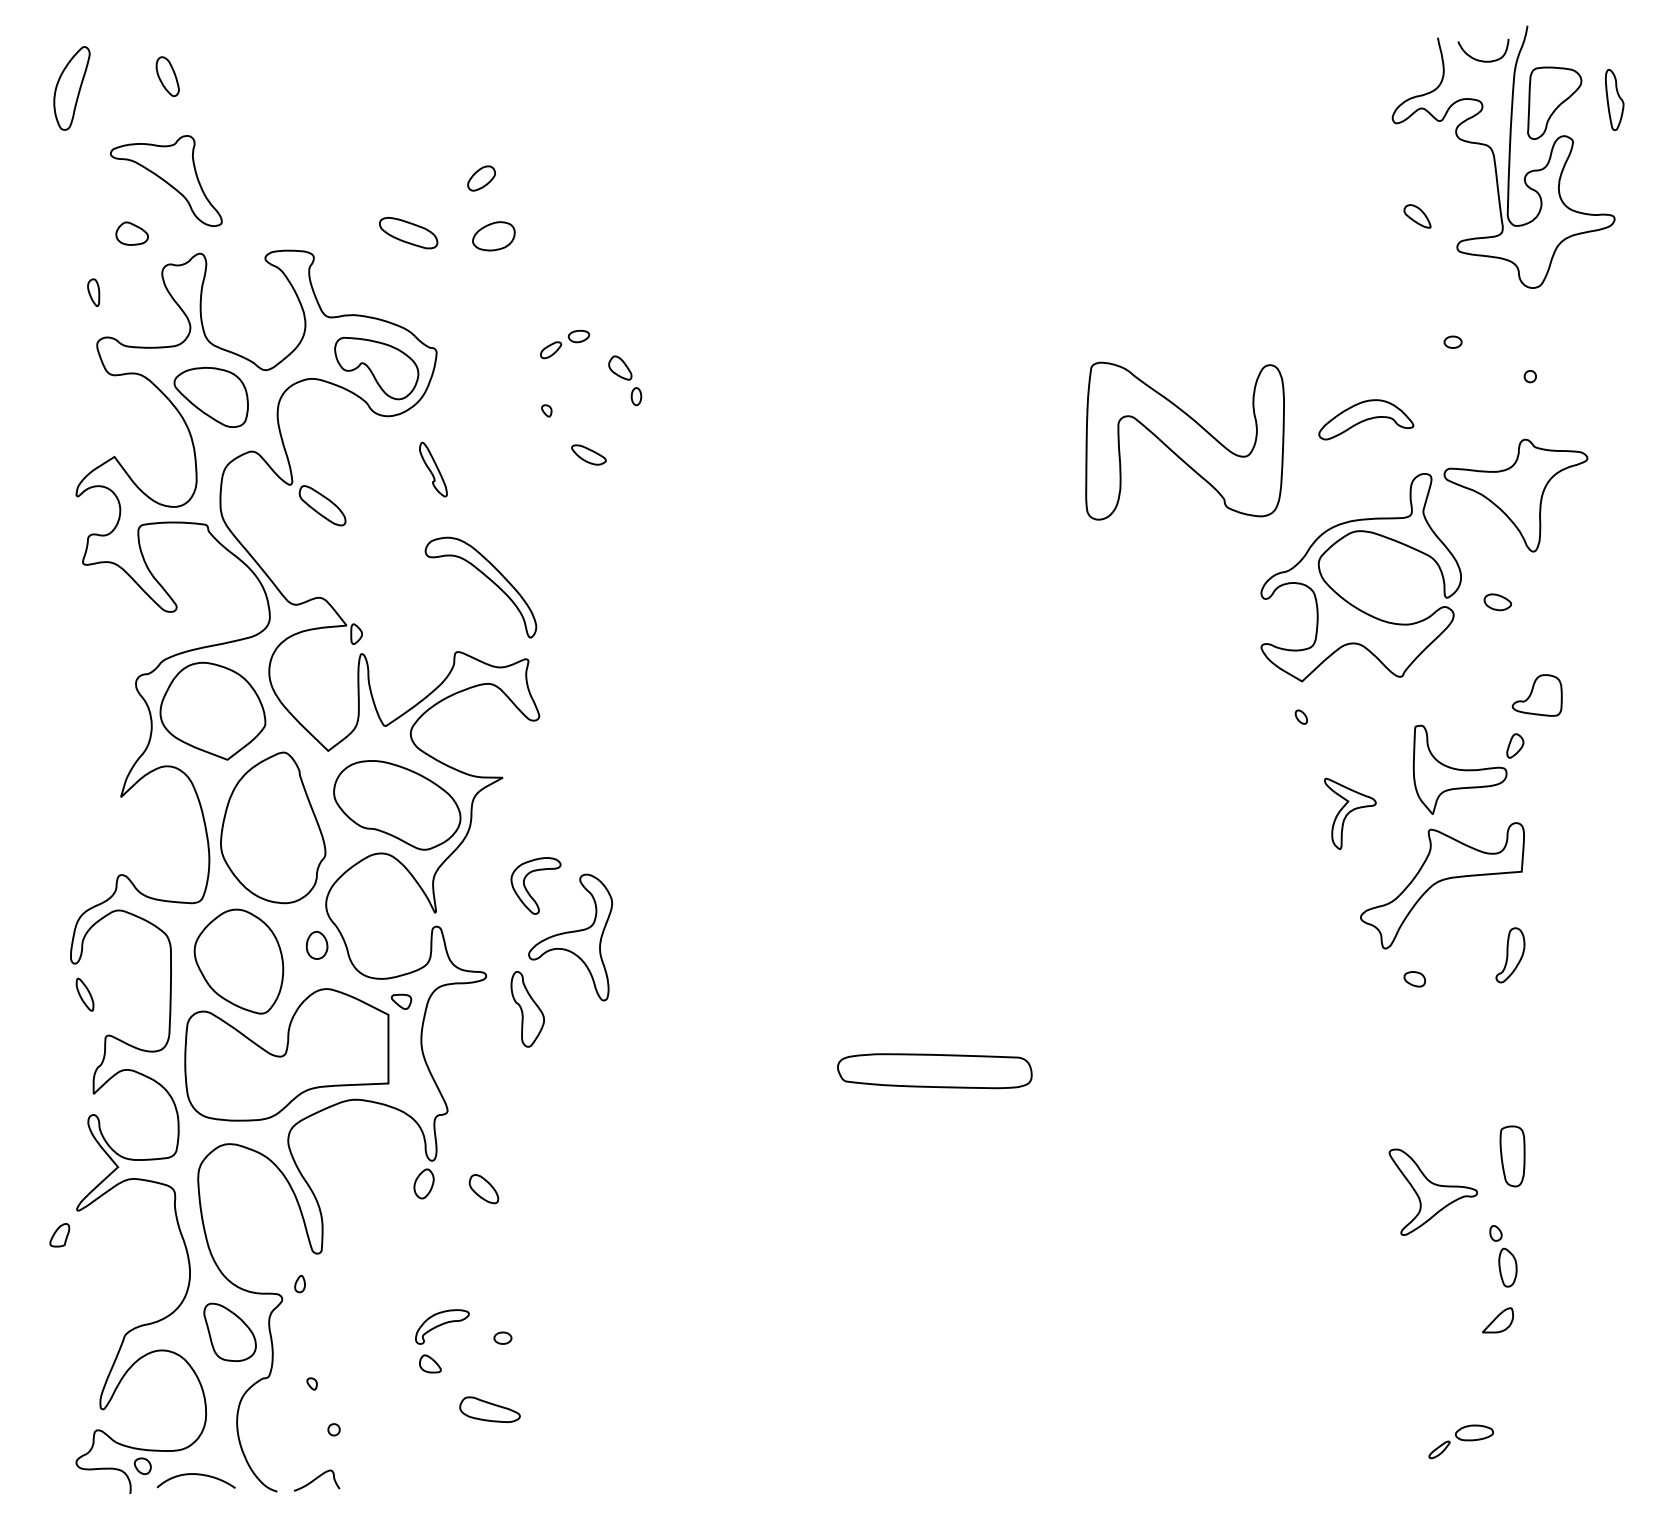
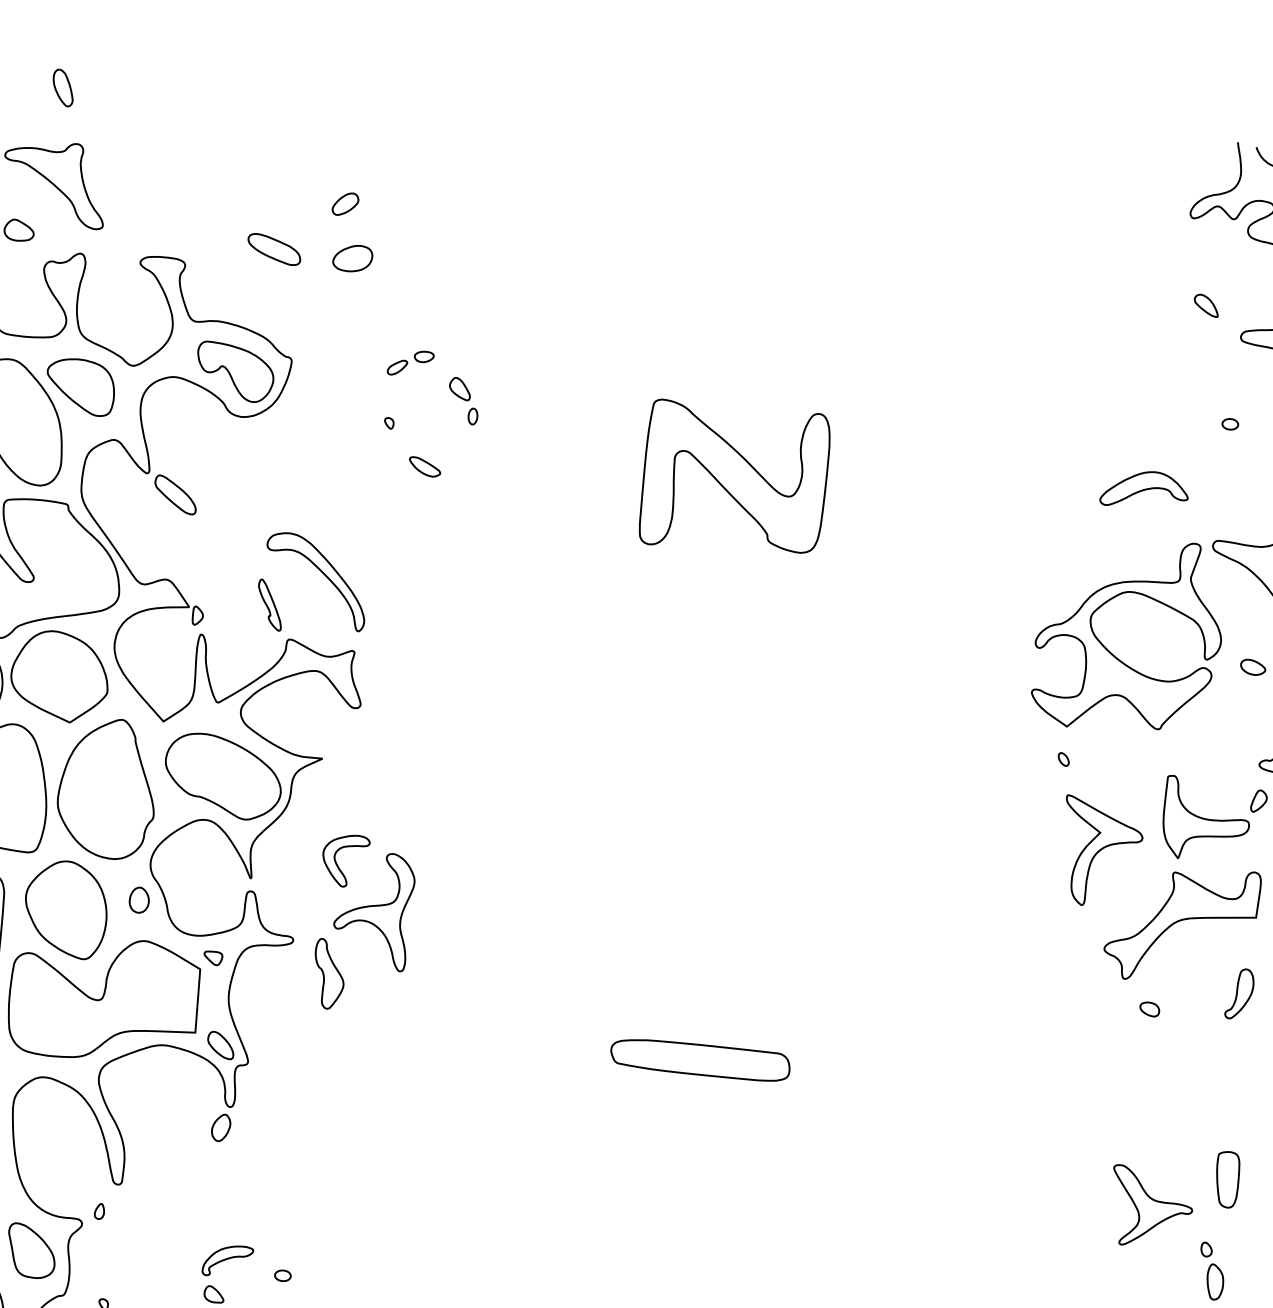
part: (1184, 440) -> (734, 477), moved
part: (433, 469) -> (270, 604), moved
part: (1350, 813) -> (1102, 851), size x1.67
part: (483, 1189) -> (220, 1045), moved

